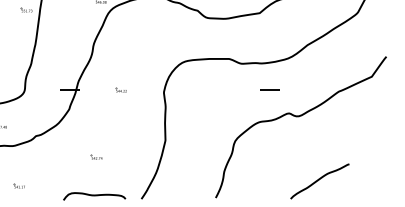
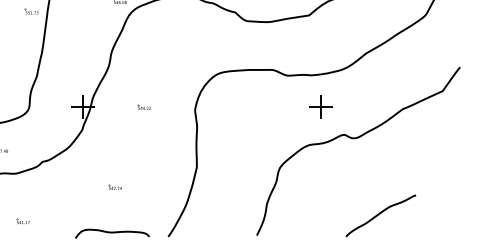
hatch: (169, 89) -> (201, 106), added

